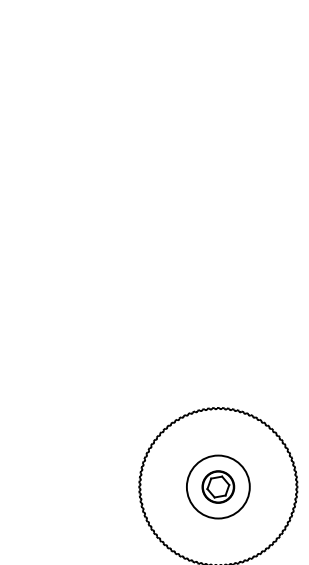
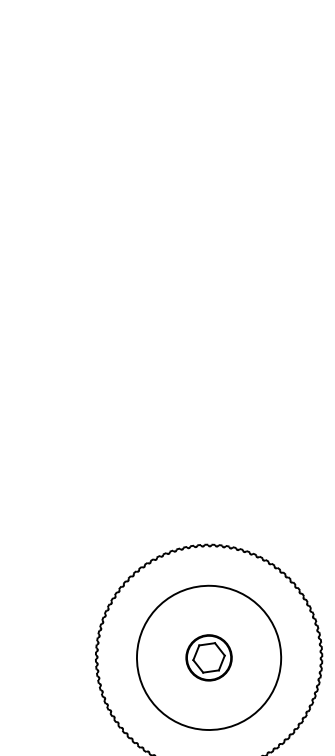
circle: (217, 486) -> (207, 657), size x1.6

